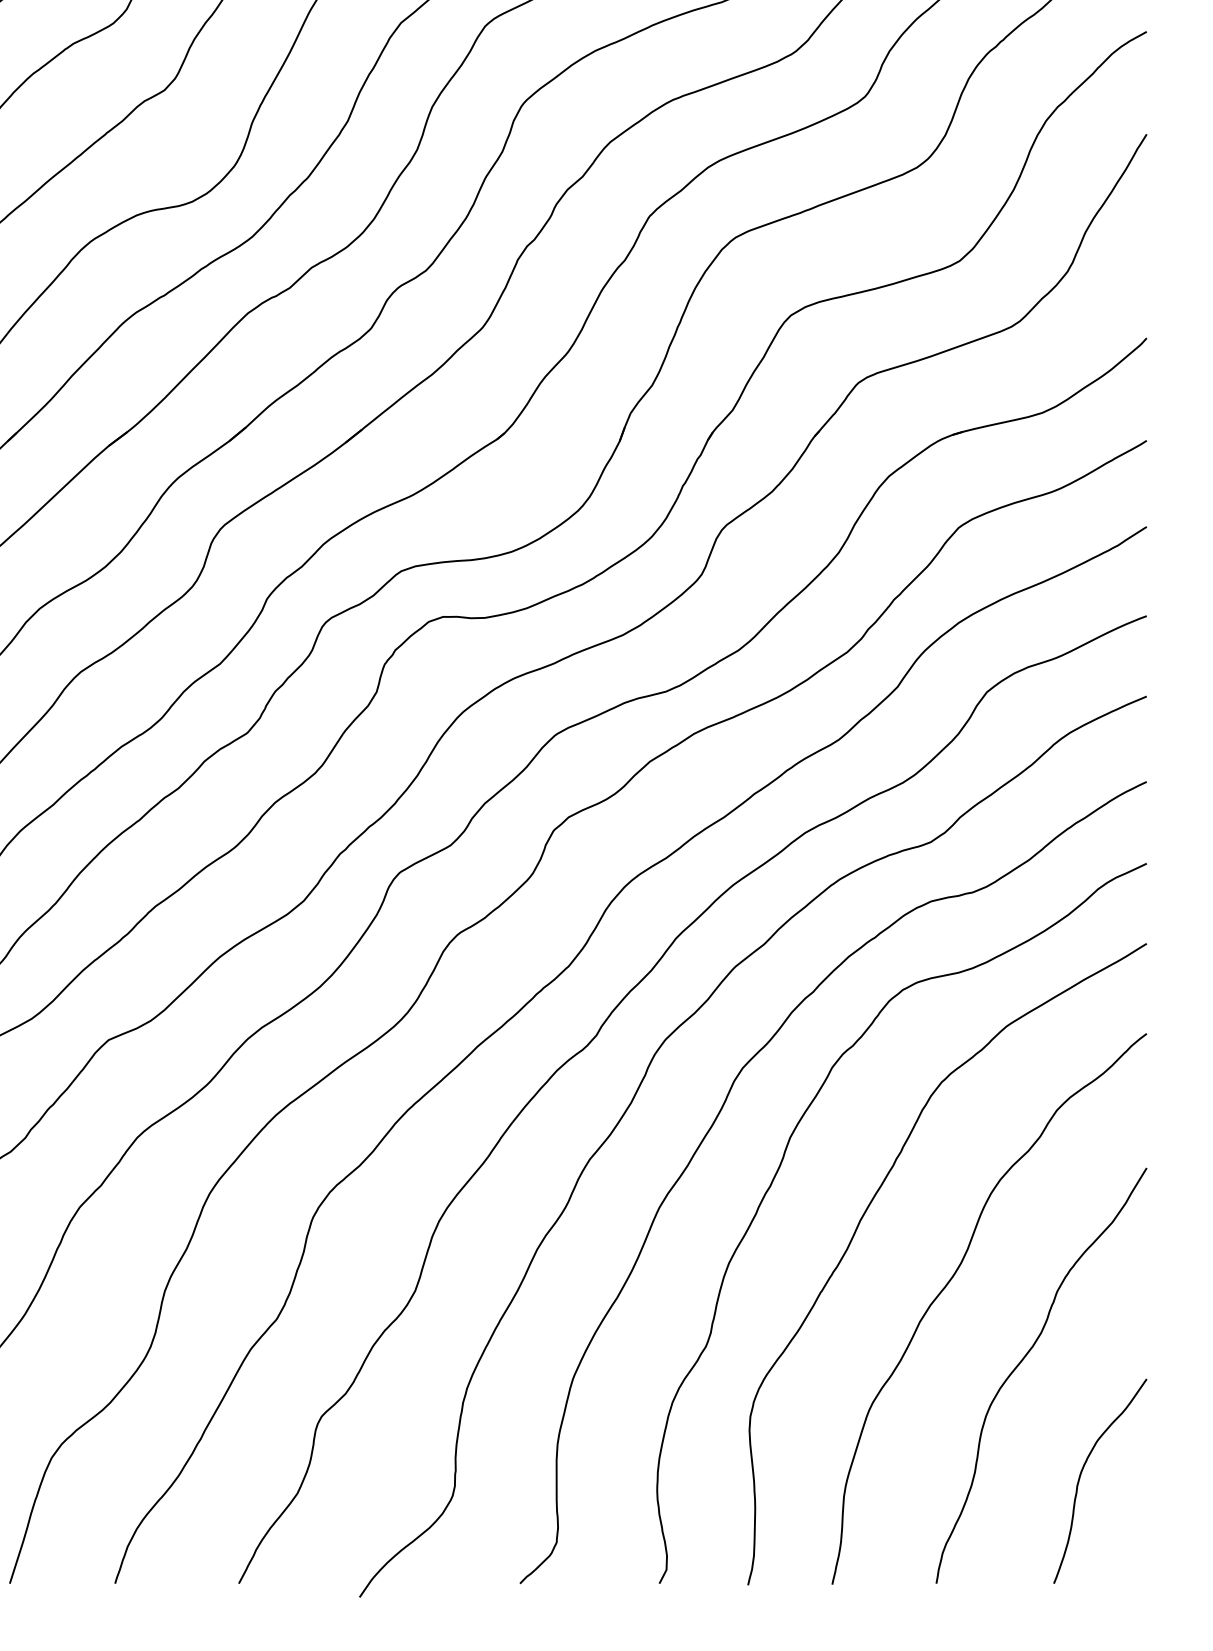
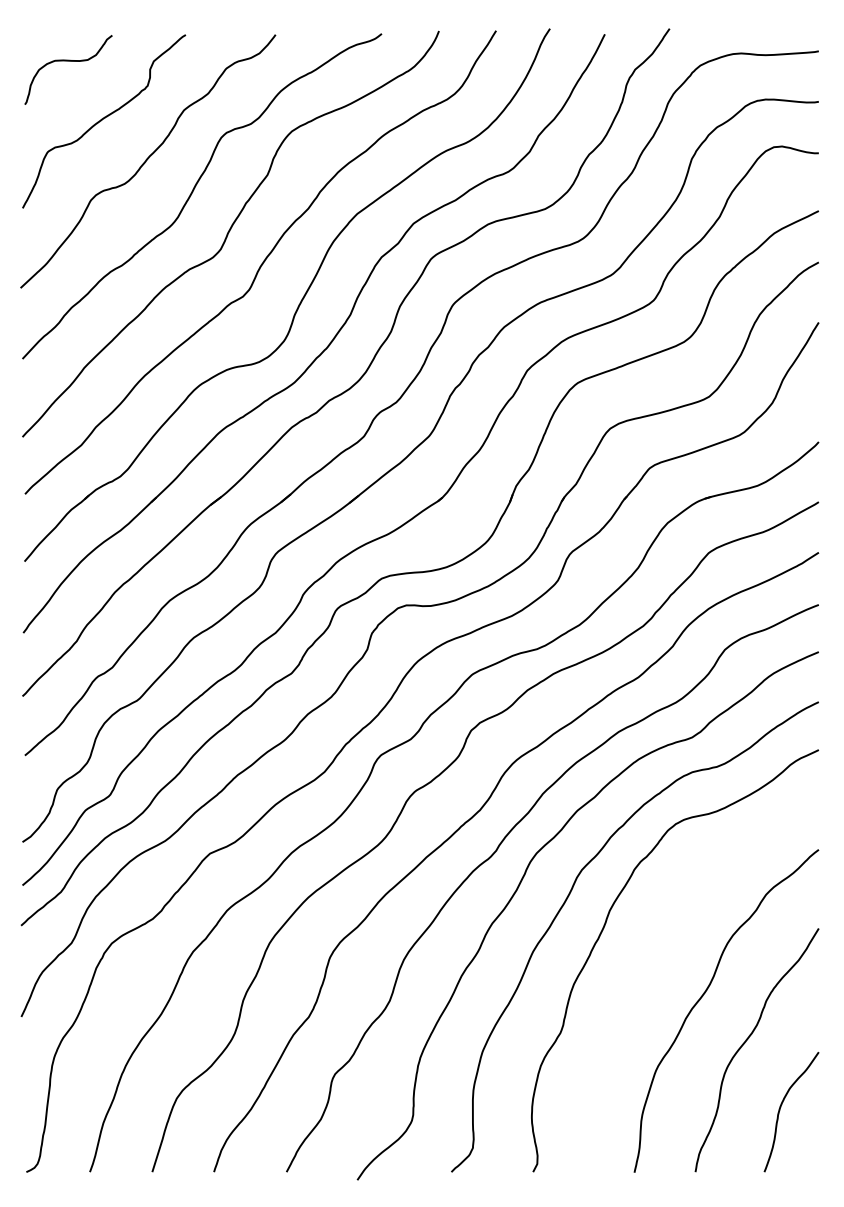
curve: (864, 1217) -> (653, 957), removed

